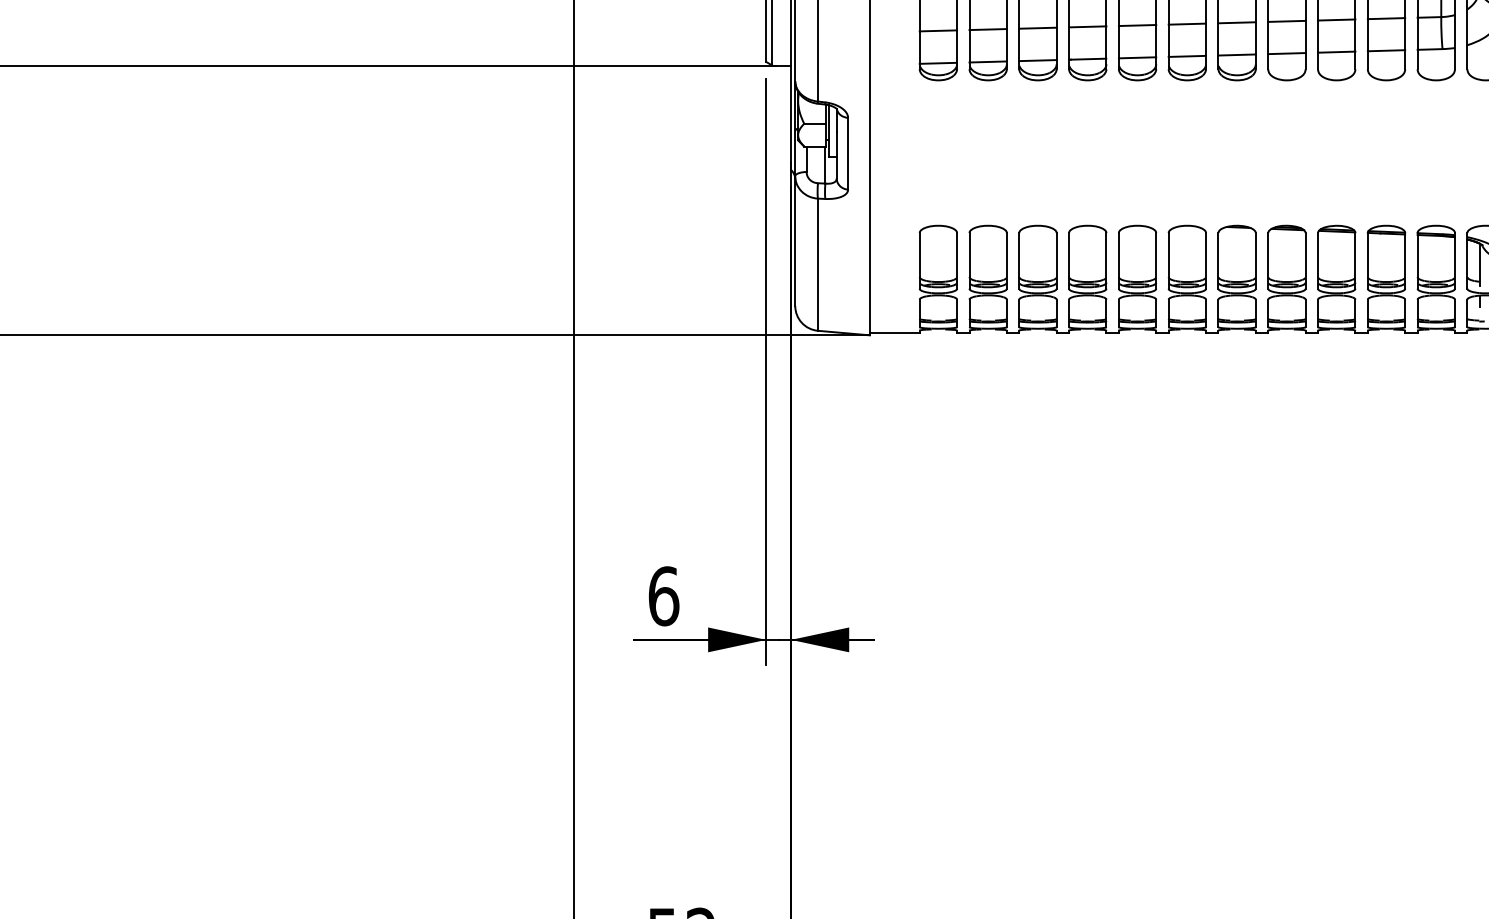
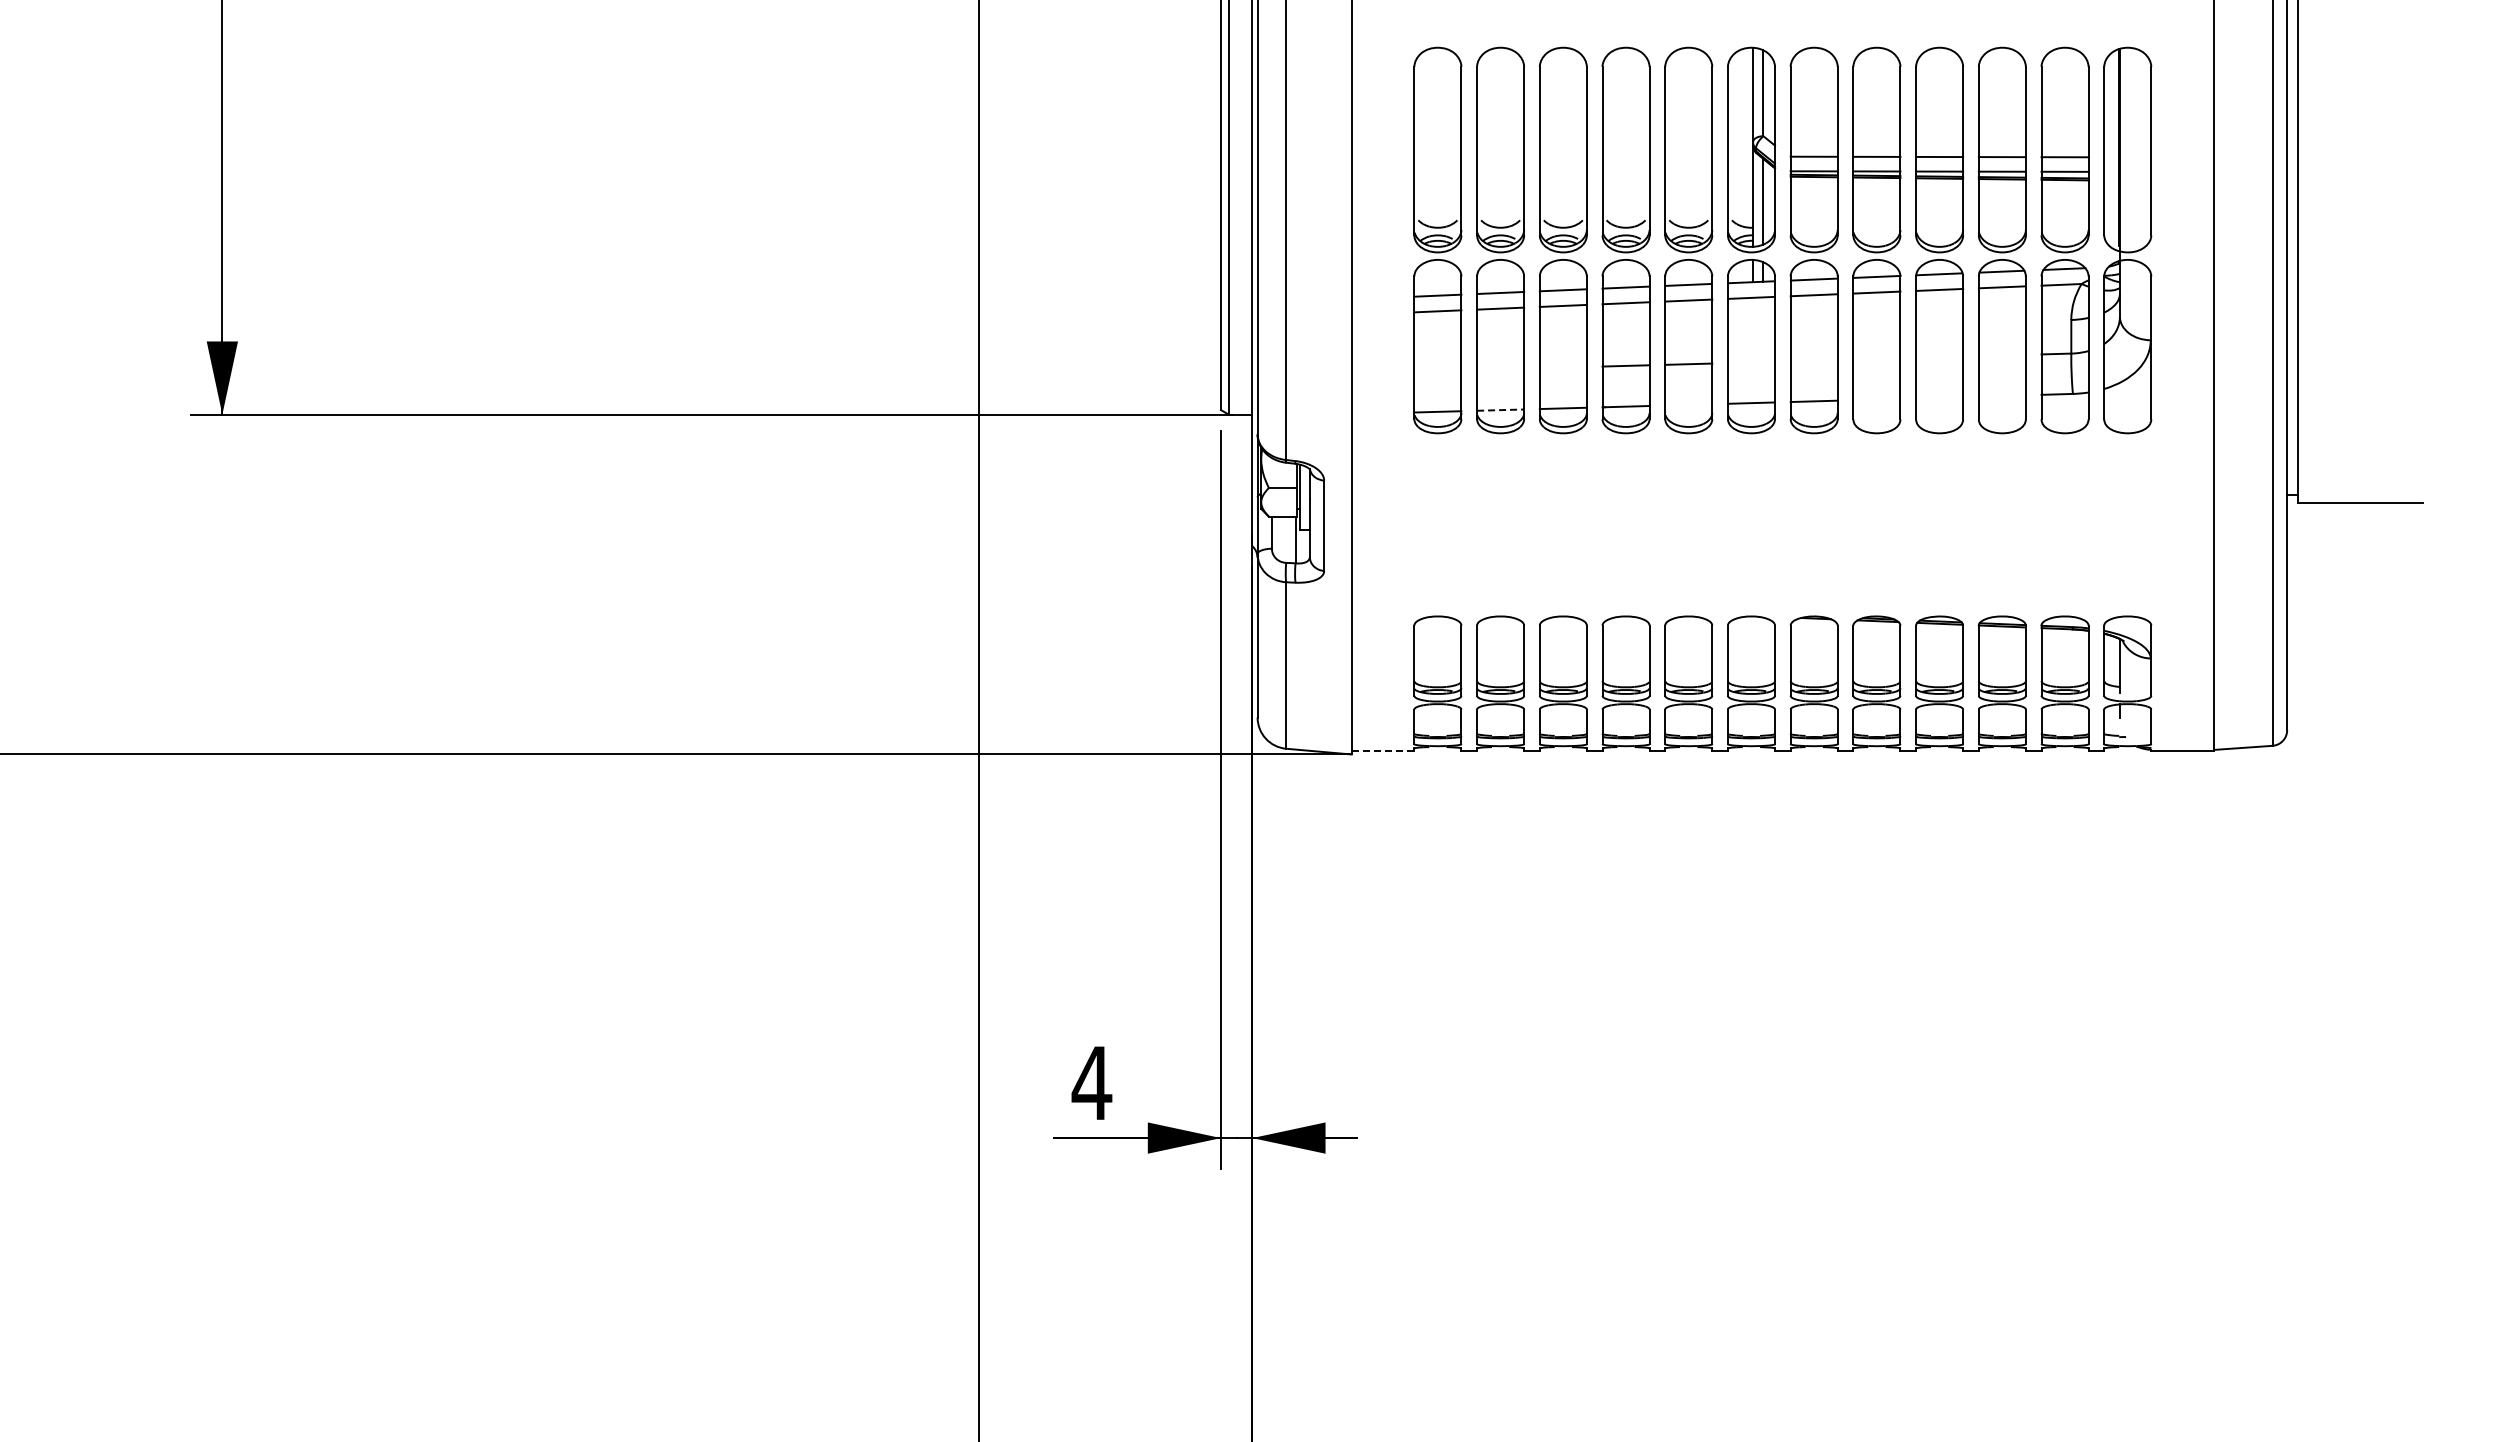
line: (1385, 18) -> (2001, 355), removed
line: (1336, 19) -> (1939, 356), removed
line: (1286, 20) -> (1876, 358), removed
line: (1236, 22) -> (1813, 360), removed
line: (1187, 24) -> (1751, 362), removed
line: (988, 28) -> (1500, 368), removed
line: (1037, 28) -> (1562, 367), removed
line: (938, 30) -> (1437, 370), removed
line: (1385, 50) -> (2001, 395), removed
line: (1336, 51) -> (1939, 397), removed
line: (1286, 53) -> (1876, 399), removed
line: (1137, 57) -> (1688, 404), removed
line: (988, 62) -> (1501, 410), solid -> dashed
line: (894, 332) -> (1382, 751), solid -> dashed
text: (663, 596) -> (1091, 1083), 6 -> 4

